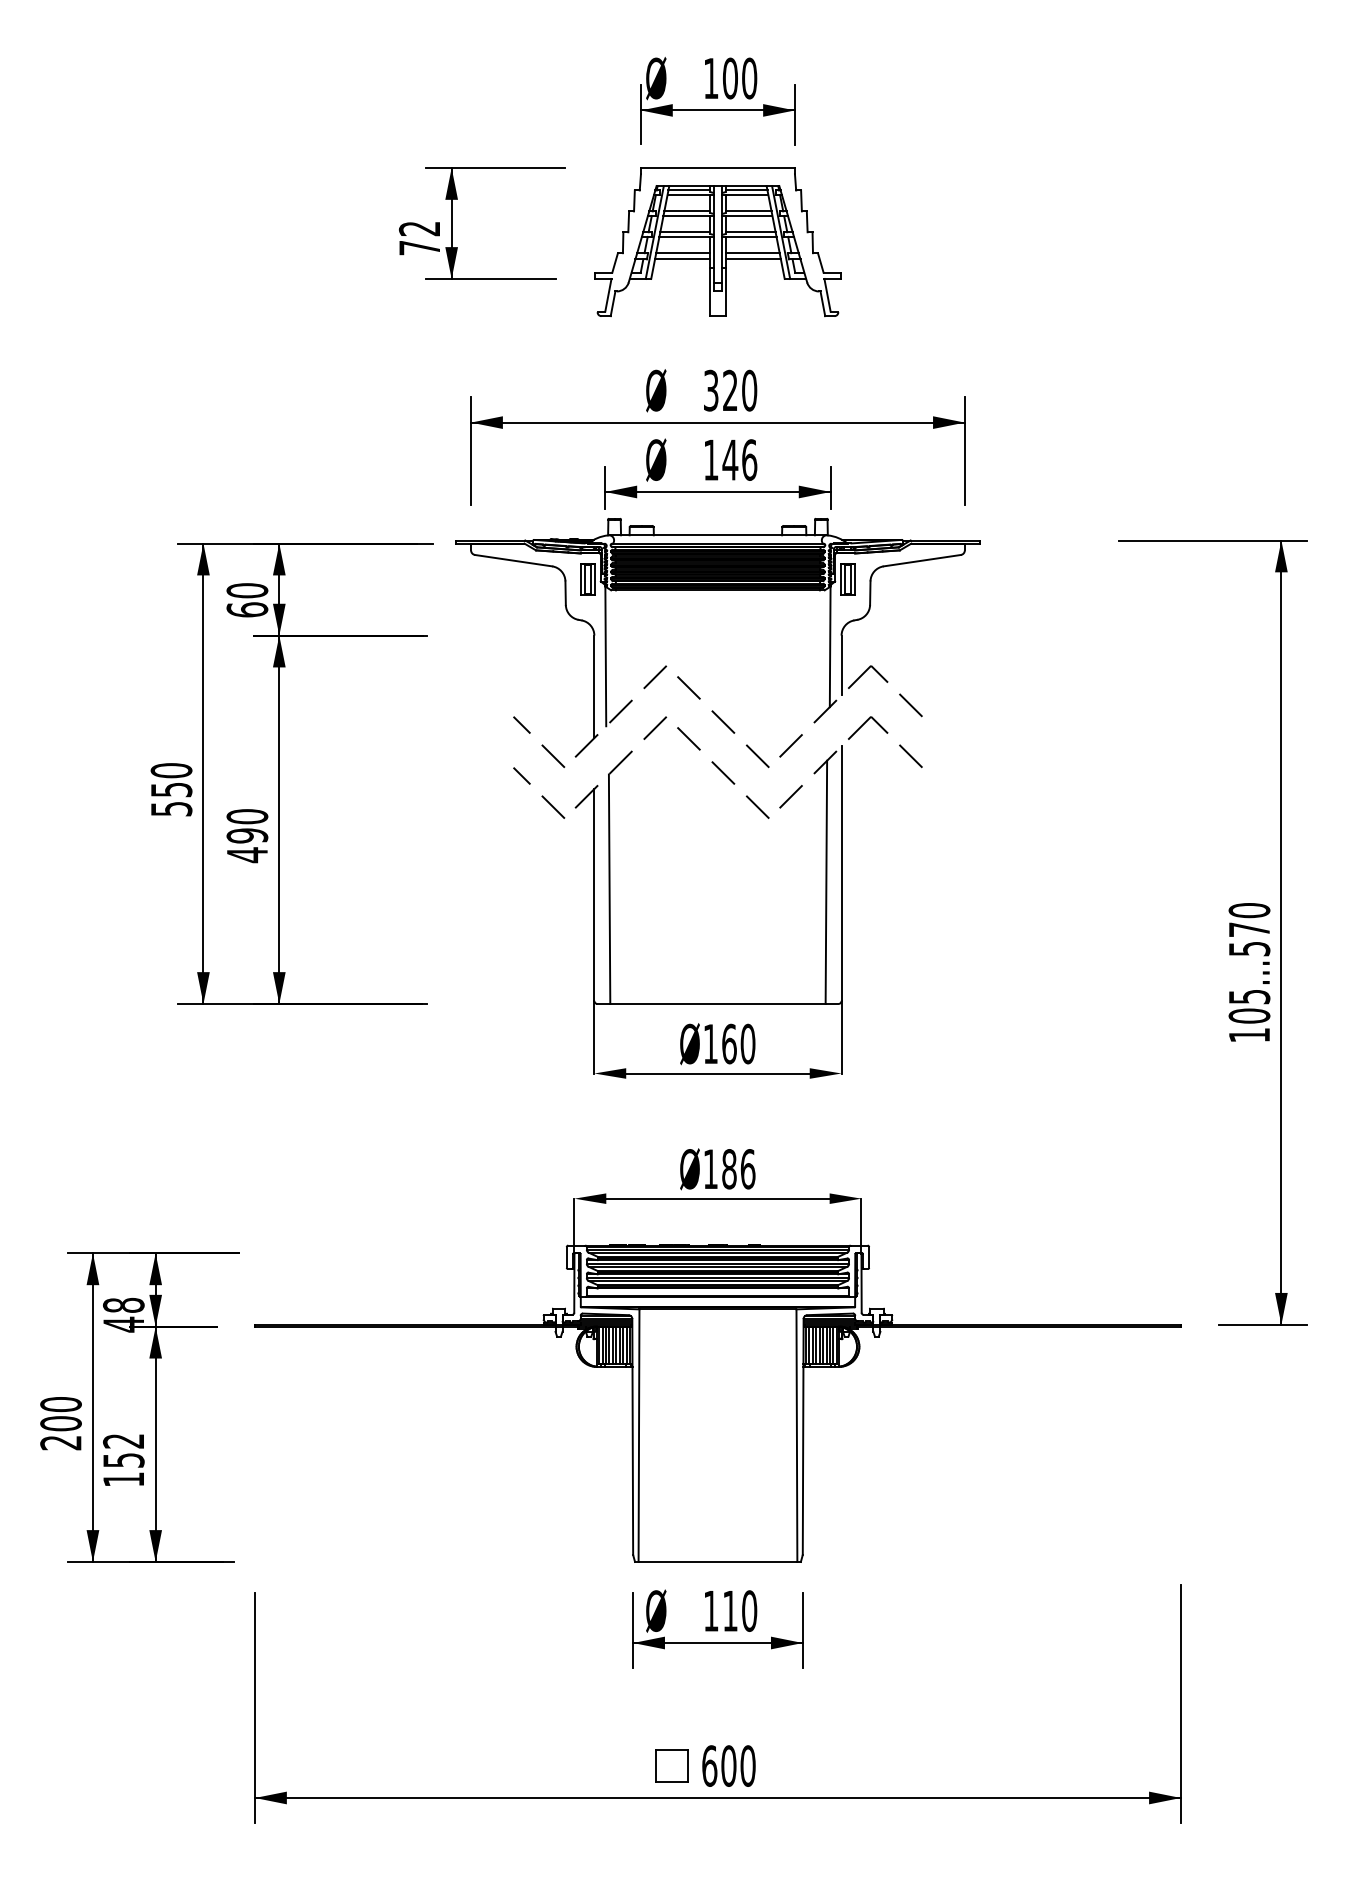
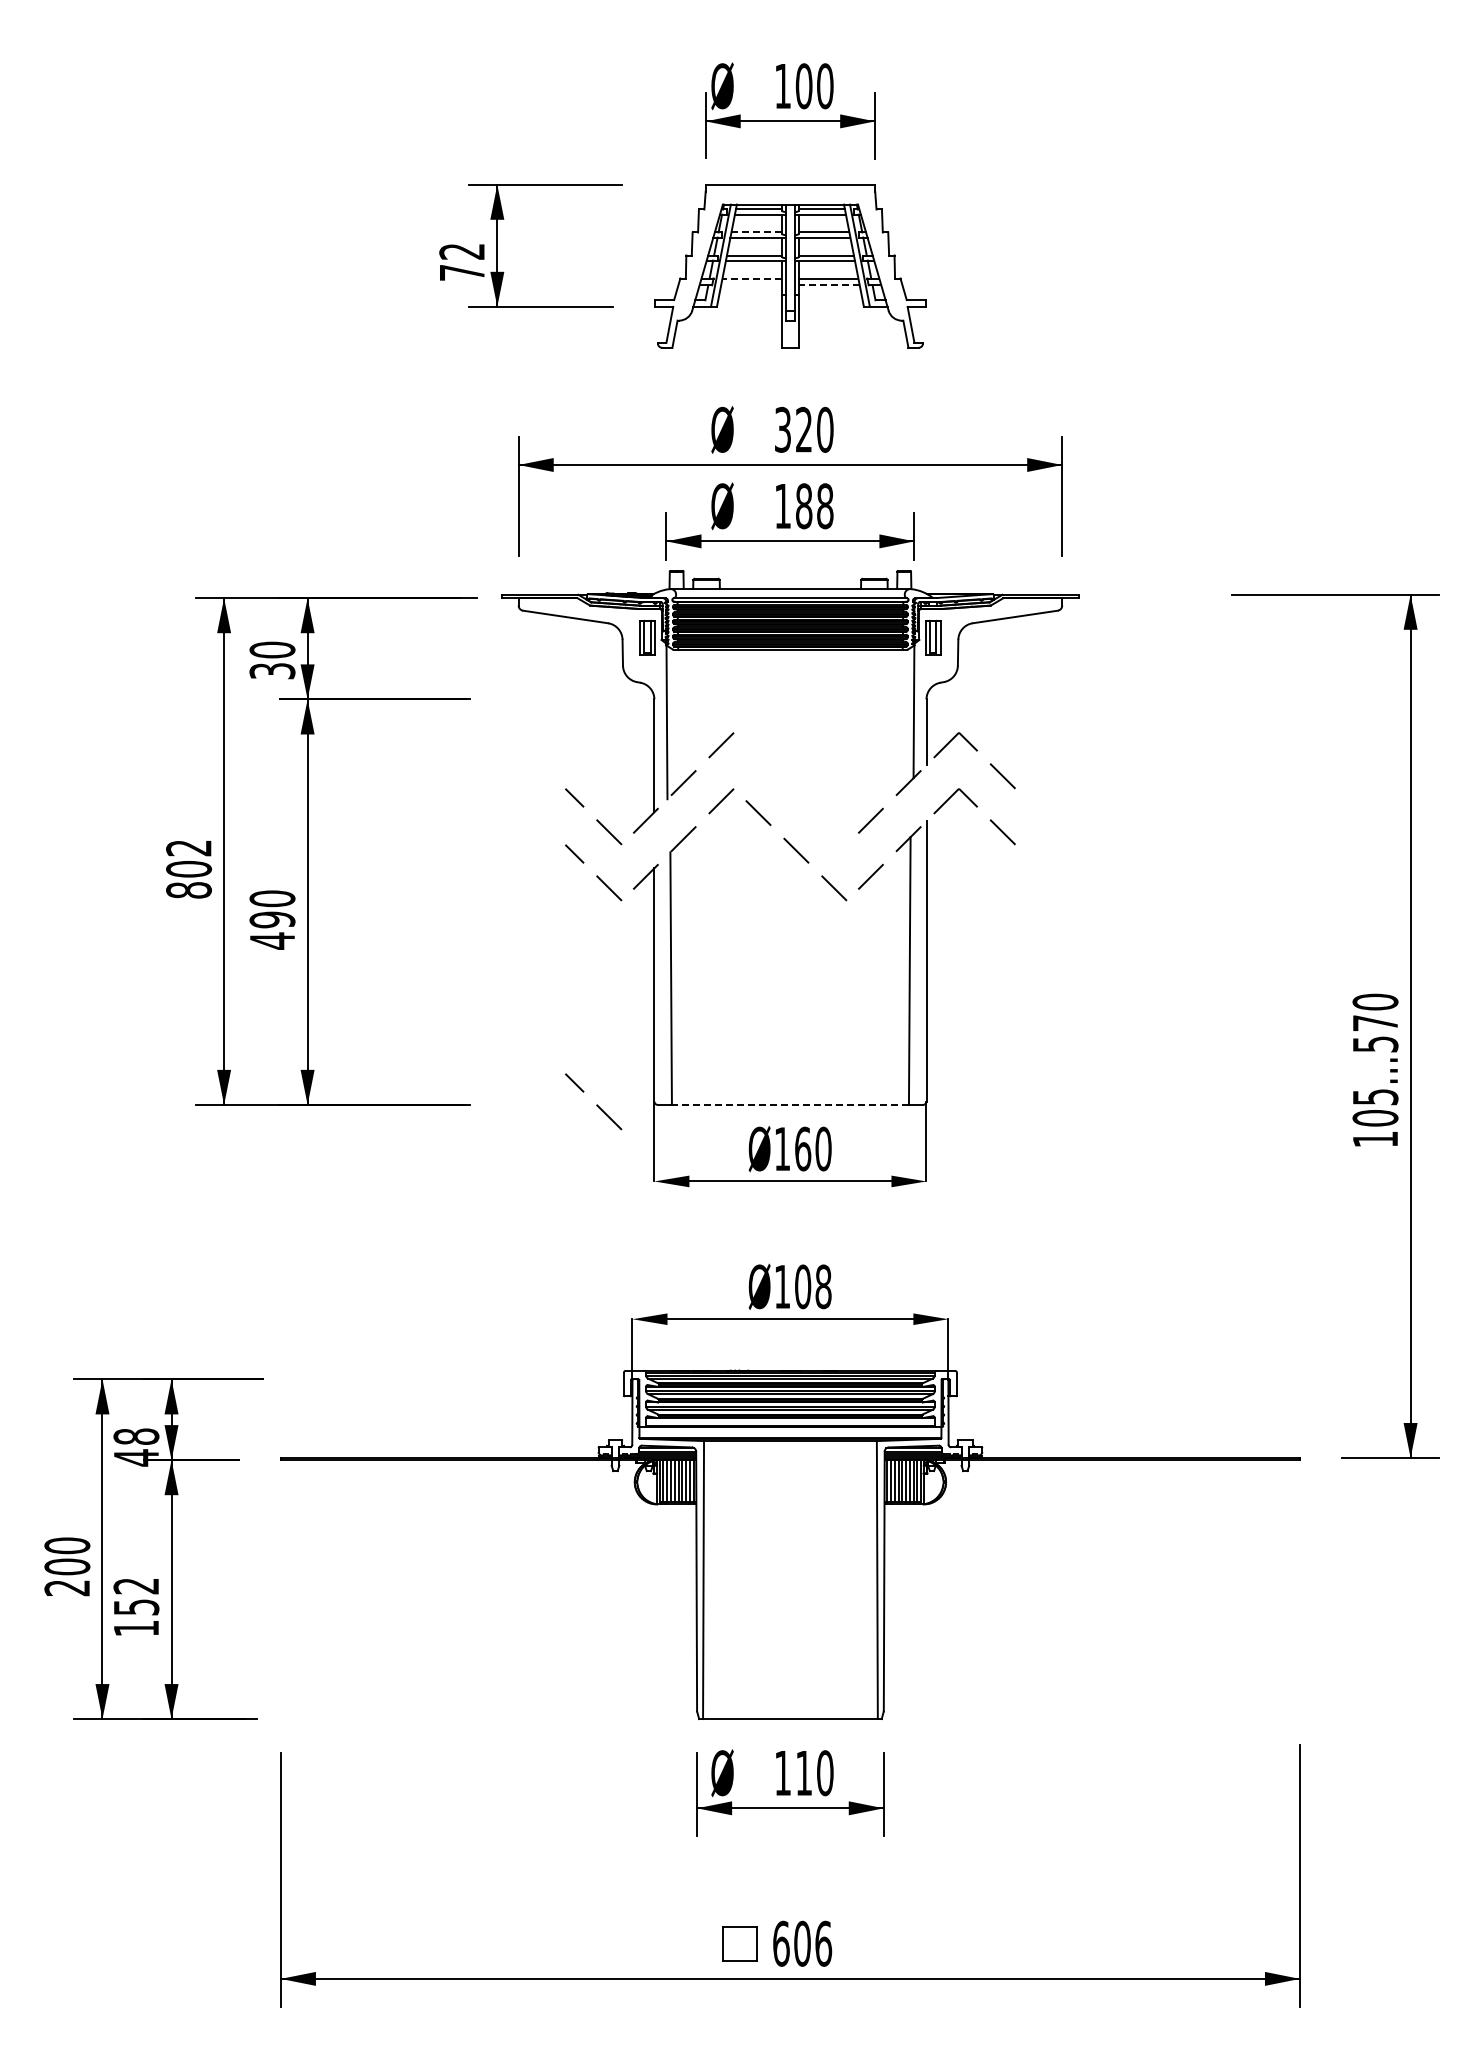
line: (687, 211) -> (756, 232), solid -> dashed
line: (683, 253) -> (752, 278), solid -> dashed
line: (682, 259) -> (751, 285), removed
line: (752, 259) -> (828, 285), solid -> dashed
text: (739, 460) -> (814, 506), 146 -> 188
text: (247, 609) -> (272, 670), 60 -> 30
line: (723, 721) -> (796, 794), removed
text: (171, 789) -> (188, 868), 550 -> 802
line: (541, 1003) -> (596, 1104), added
line: (718, 1003) -> (790, 1104), solid -> dashed
text: (738, 1168) -> (813, 1286), Ø186 -> Ø108
text: (747, 1765) -> (823, 1943), 600 -> 606

